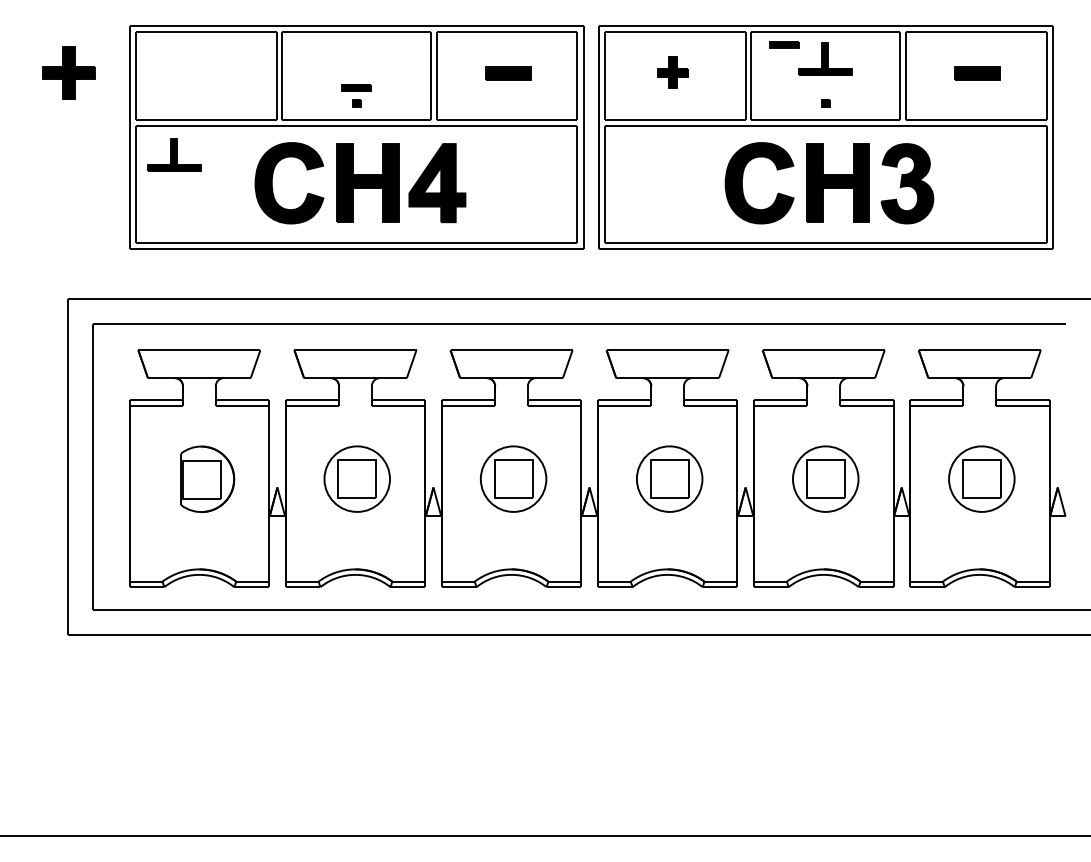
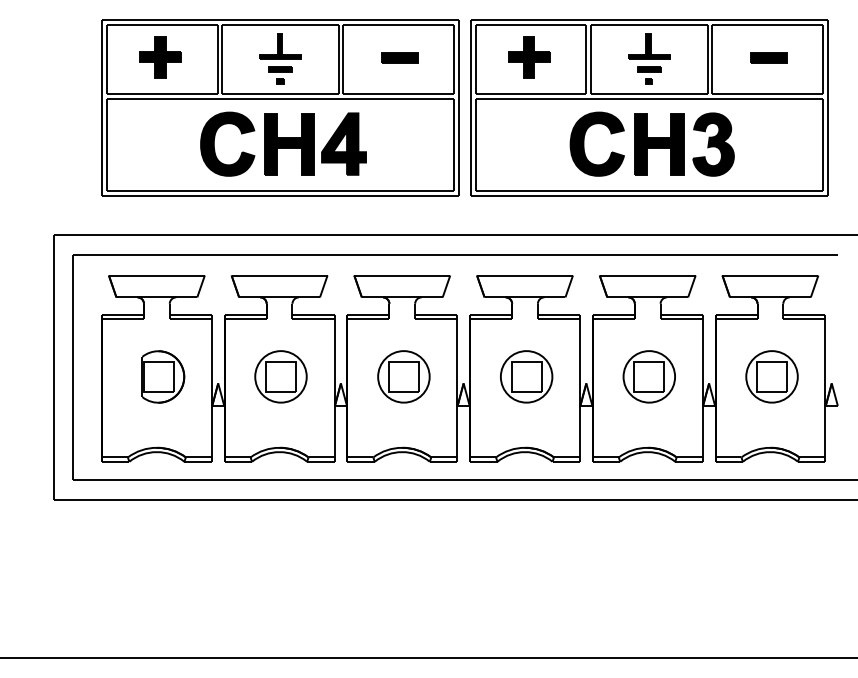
part: (784, 44) -> (649, 68), moved
part: (68, 72) -> (160, 57), moved
part: (672, 72) -> (528, 57), size x1.67
part: (174, 154) -> (280, 46), moved

